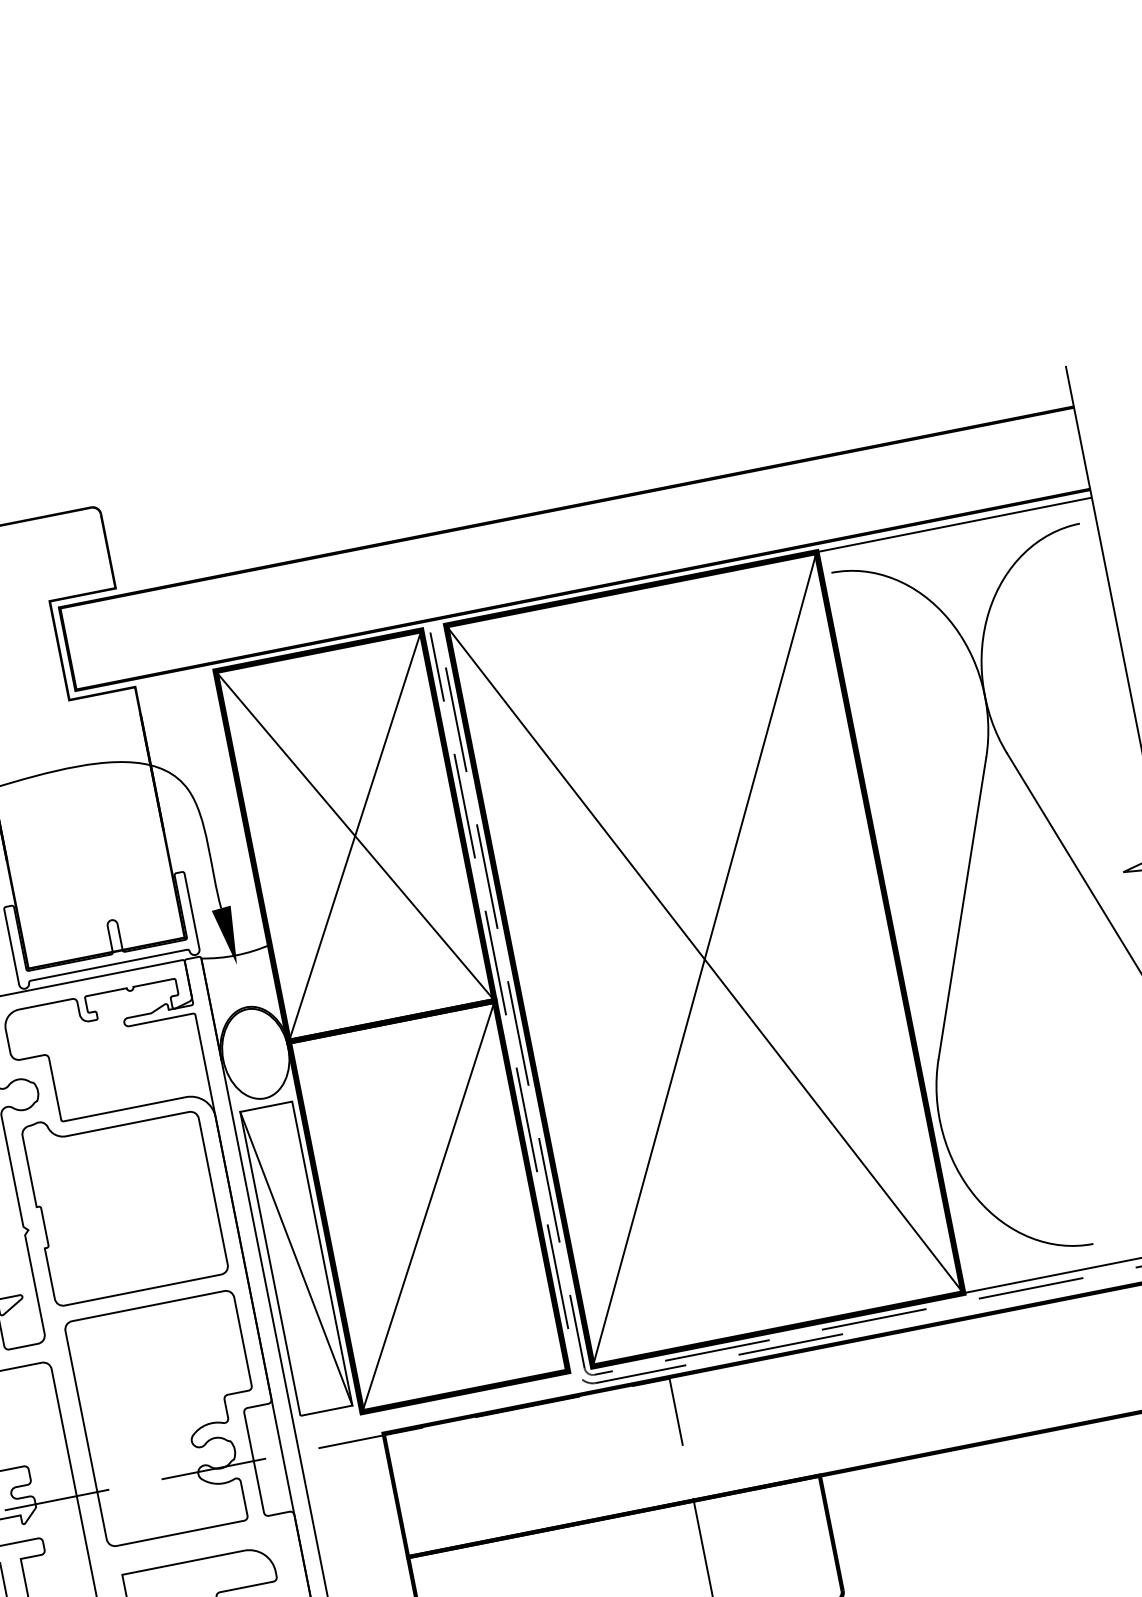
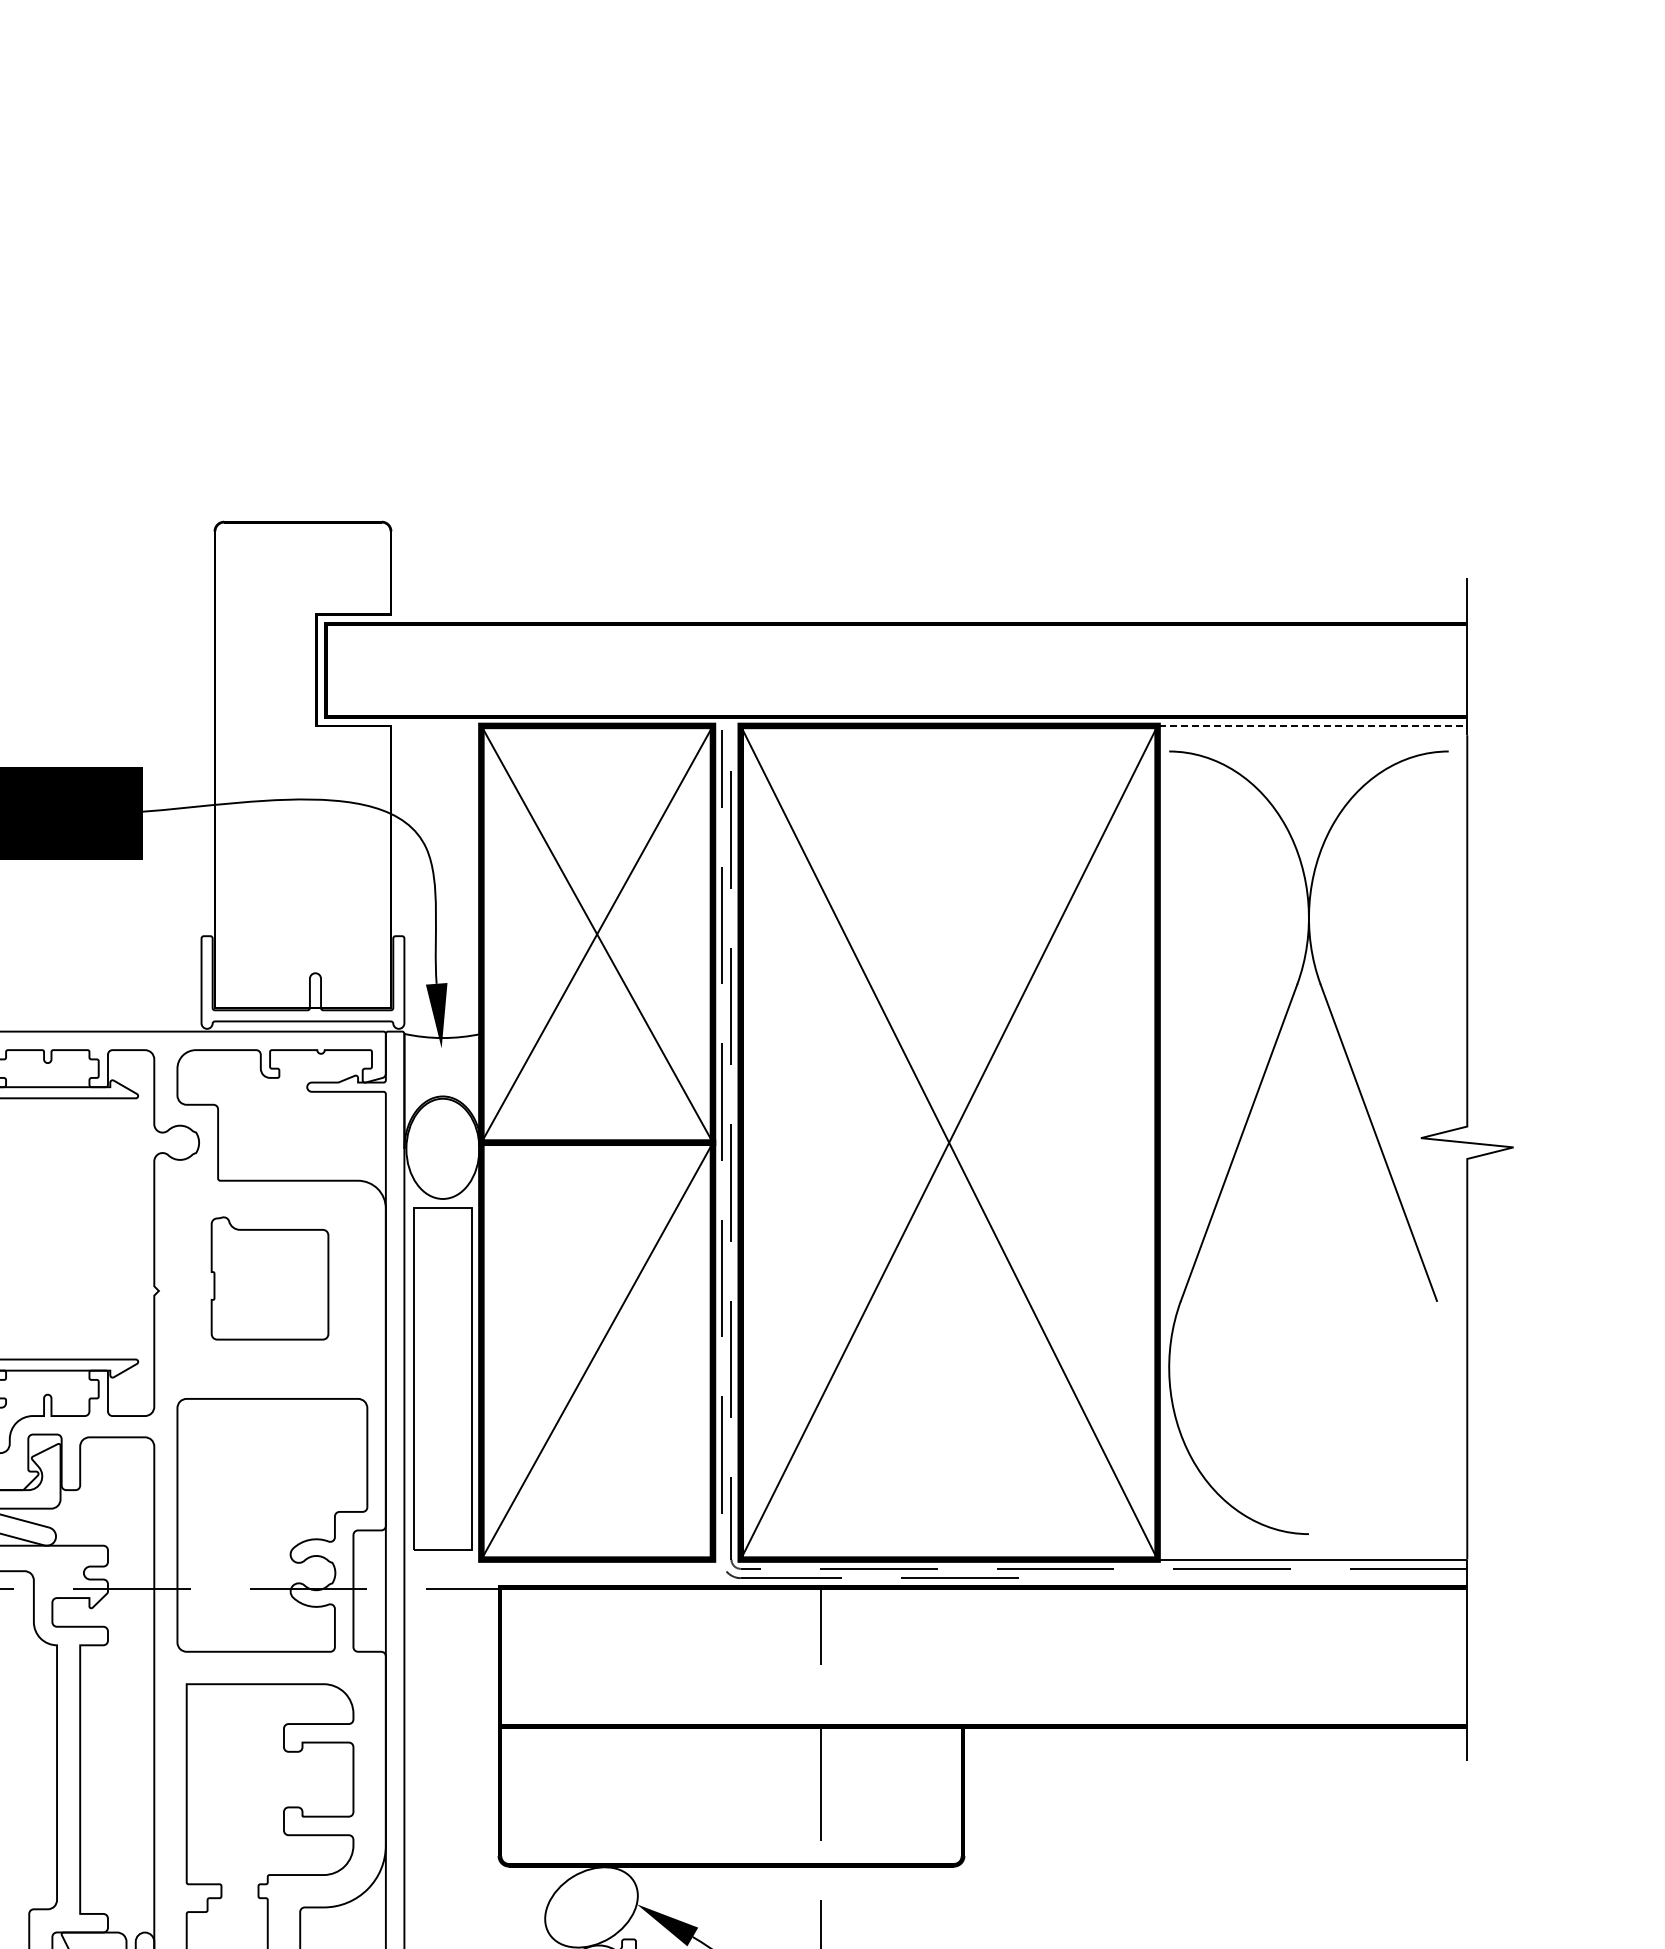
line: (950, 525) -> (1308, 725), solid -> dashed
part: (124, 1199) -> (269, 1278), size x0.6
line: (296, 1258) -> (442, 1379), removed

